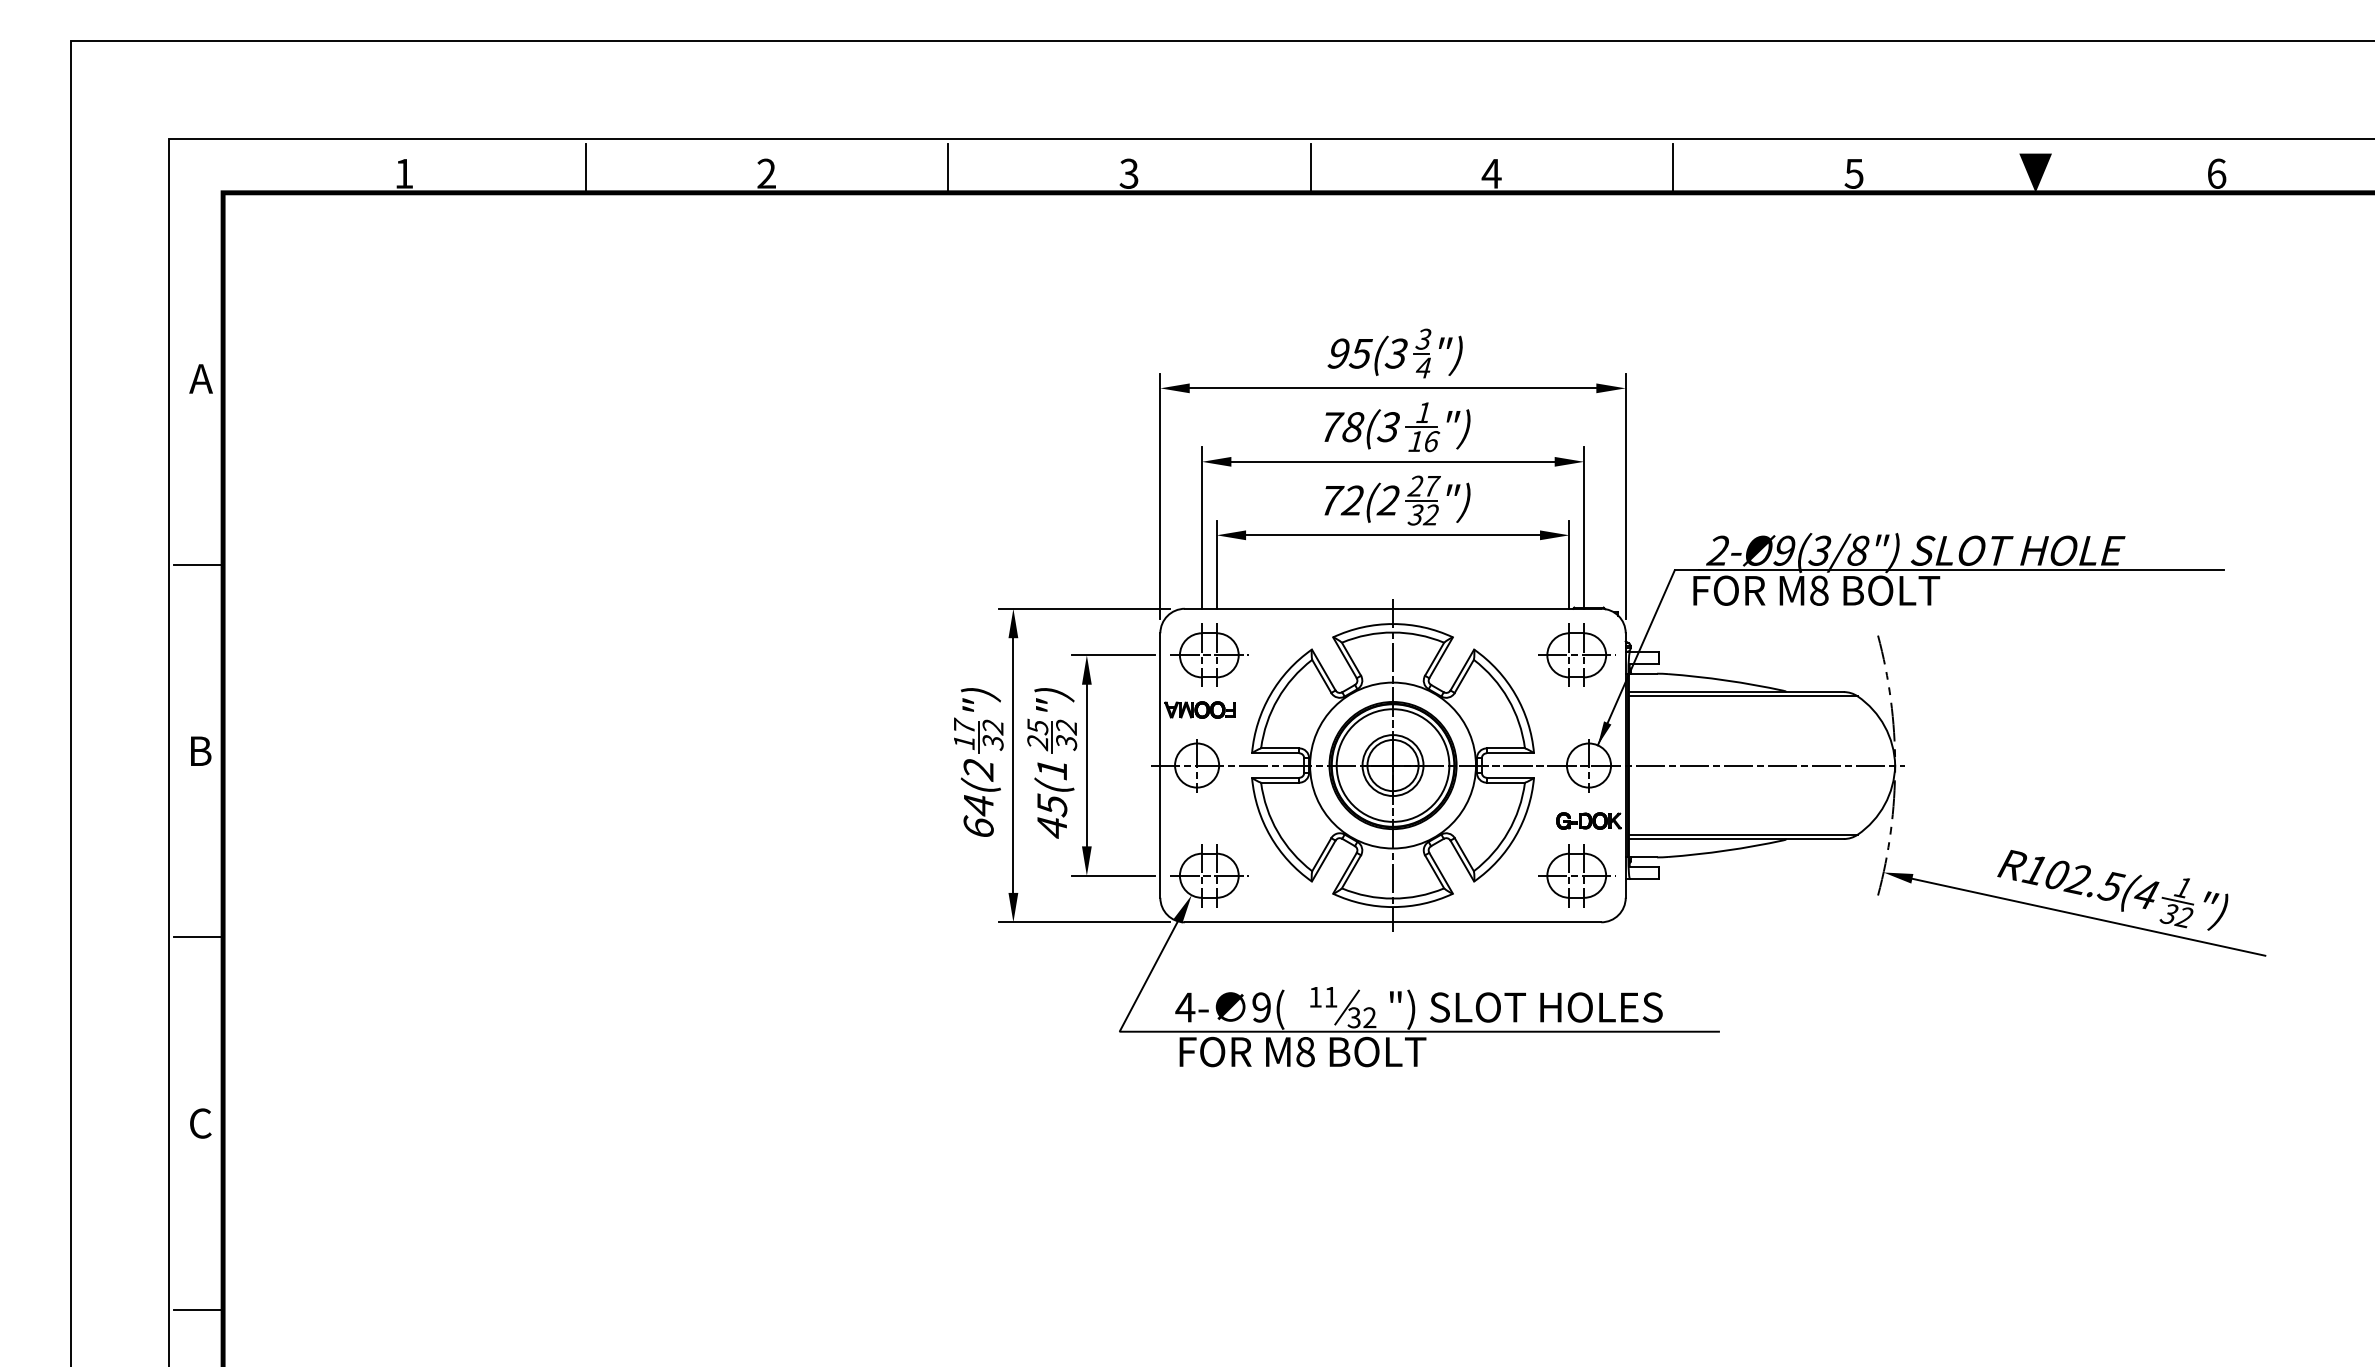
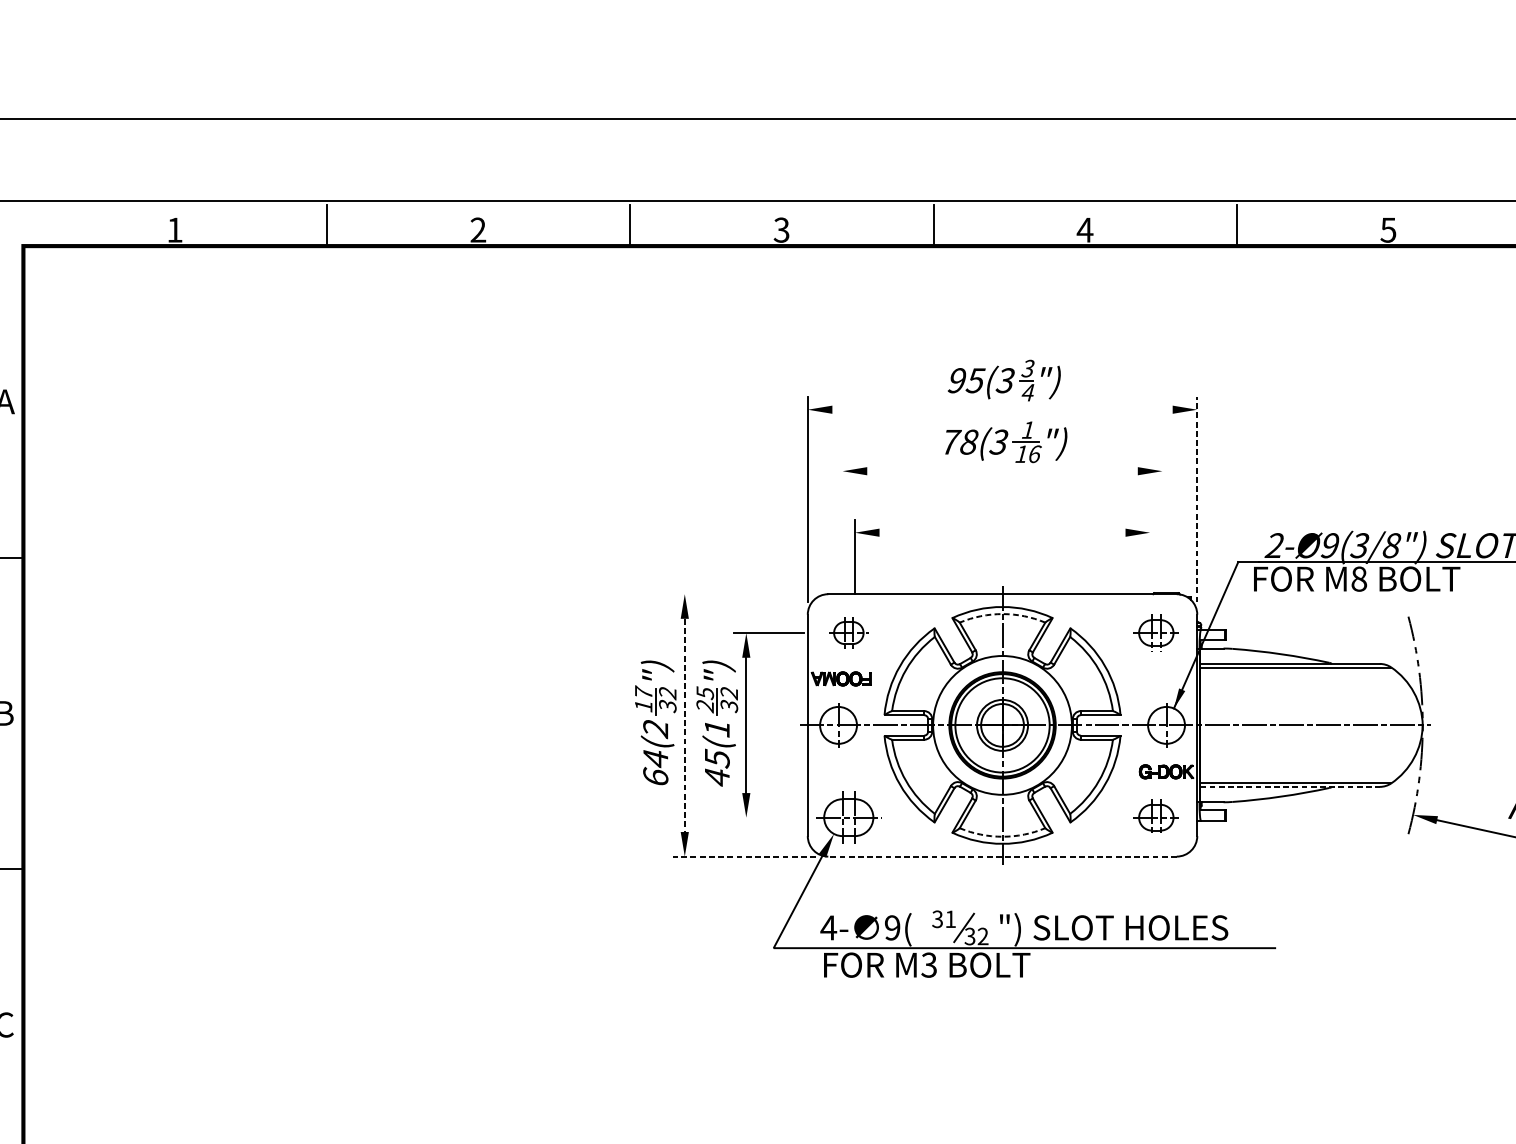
line: (1392, 388) -> (1002, 409), removed
line: (1392, 461) -> (1002, 470), removed
line: (1625, 495) -> (1197, 499), solid -> dashed
part: (1397, 500) -> (1006, 503), removed
line: (1201, 527) -> (842, 526), removed
line: (1584, 527) -> (1162, 526), removed
line: (1393, 535) -> (1002, 532), removed
line: (1569, 564) -> (1150, 557), removed
line: (1084, 608) -> (744, 593), removed
arc: (1393, 632) -> (1002, 614), solid -> dashed
part: (1209, 654) -> (848, 632), size x0.6
part: (1576, 654) -> (1156, 632), size x0.7
line: (1013, 766) -> (684, 726), solid -> dashed
line: (1737, 839) -> (1290, 787), solid -> dashed
line: (1113, 875) -> (768, 817), removed
part: (1576, 875) -> (1156, 817), size x0.7
arc: (1393, 898) -> (1002, 836), solid -> dashed
line: (1084, 922) -> (744, 856), solid -> dashed
line: (1392, 922) -> (1002, 856), solid -> dashed
text: (1315, 996) -> (937, 918), 11 -> 31
text: (1305, 1051) -> (929, 964), M8 -> M3

